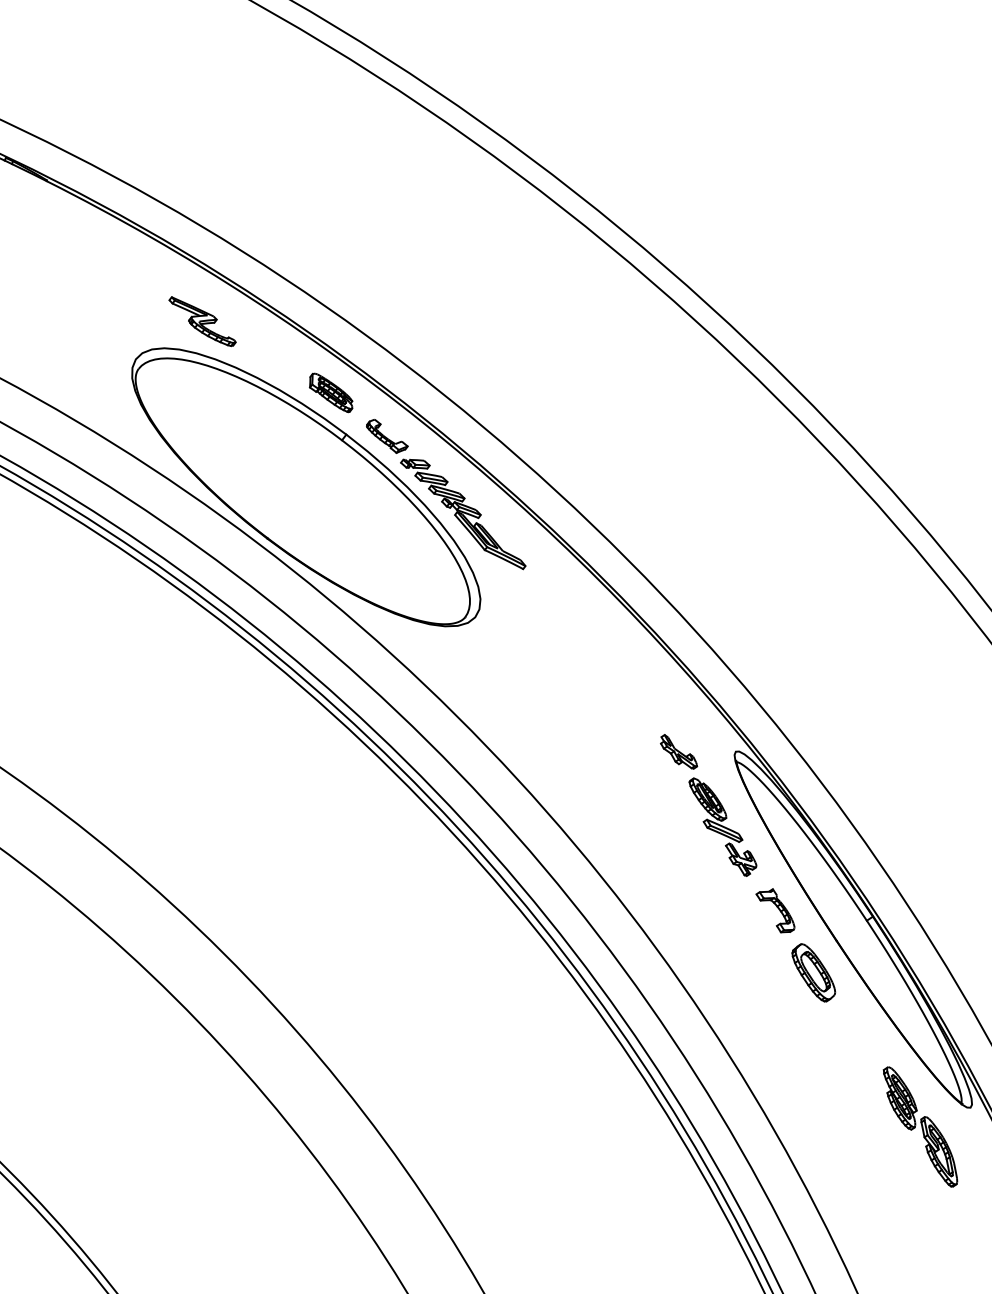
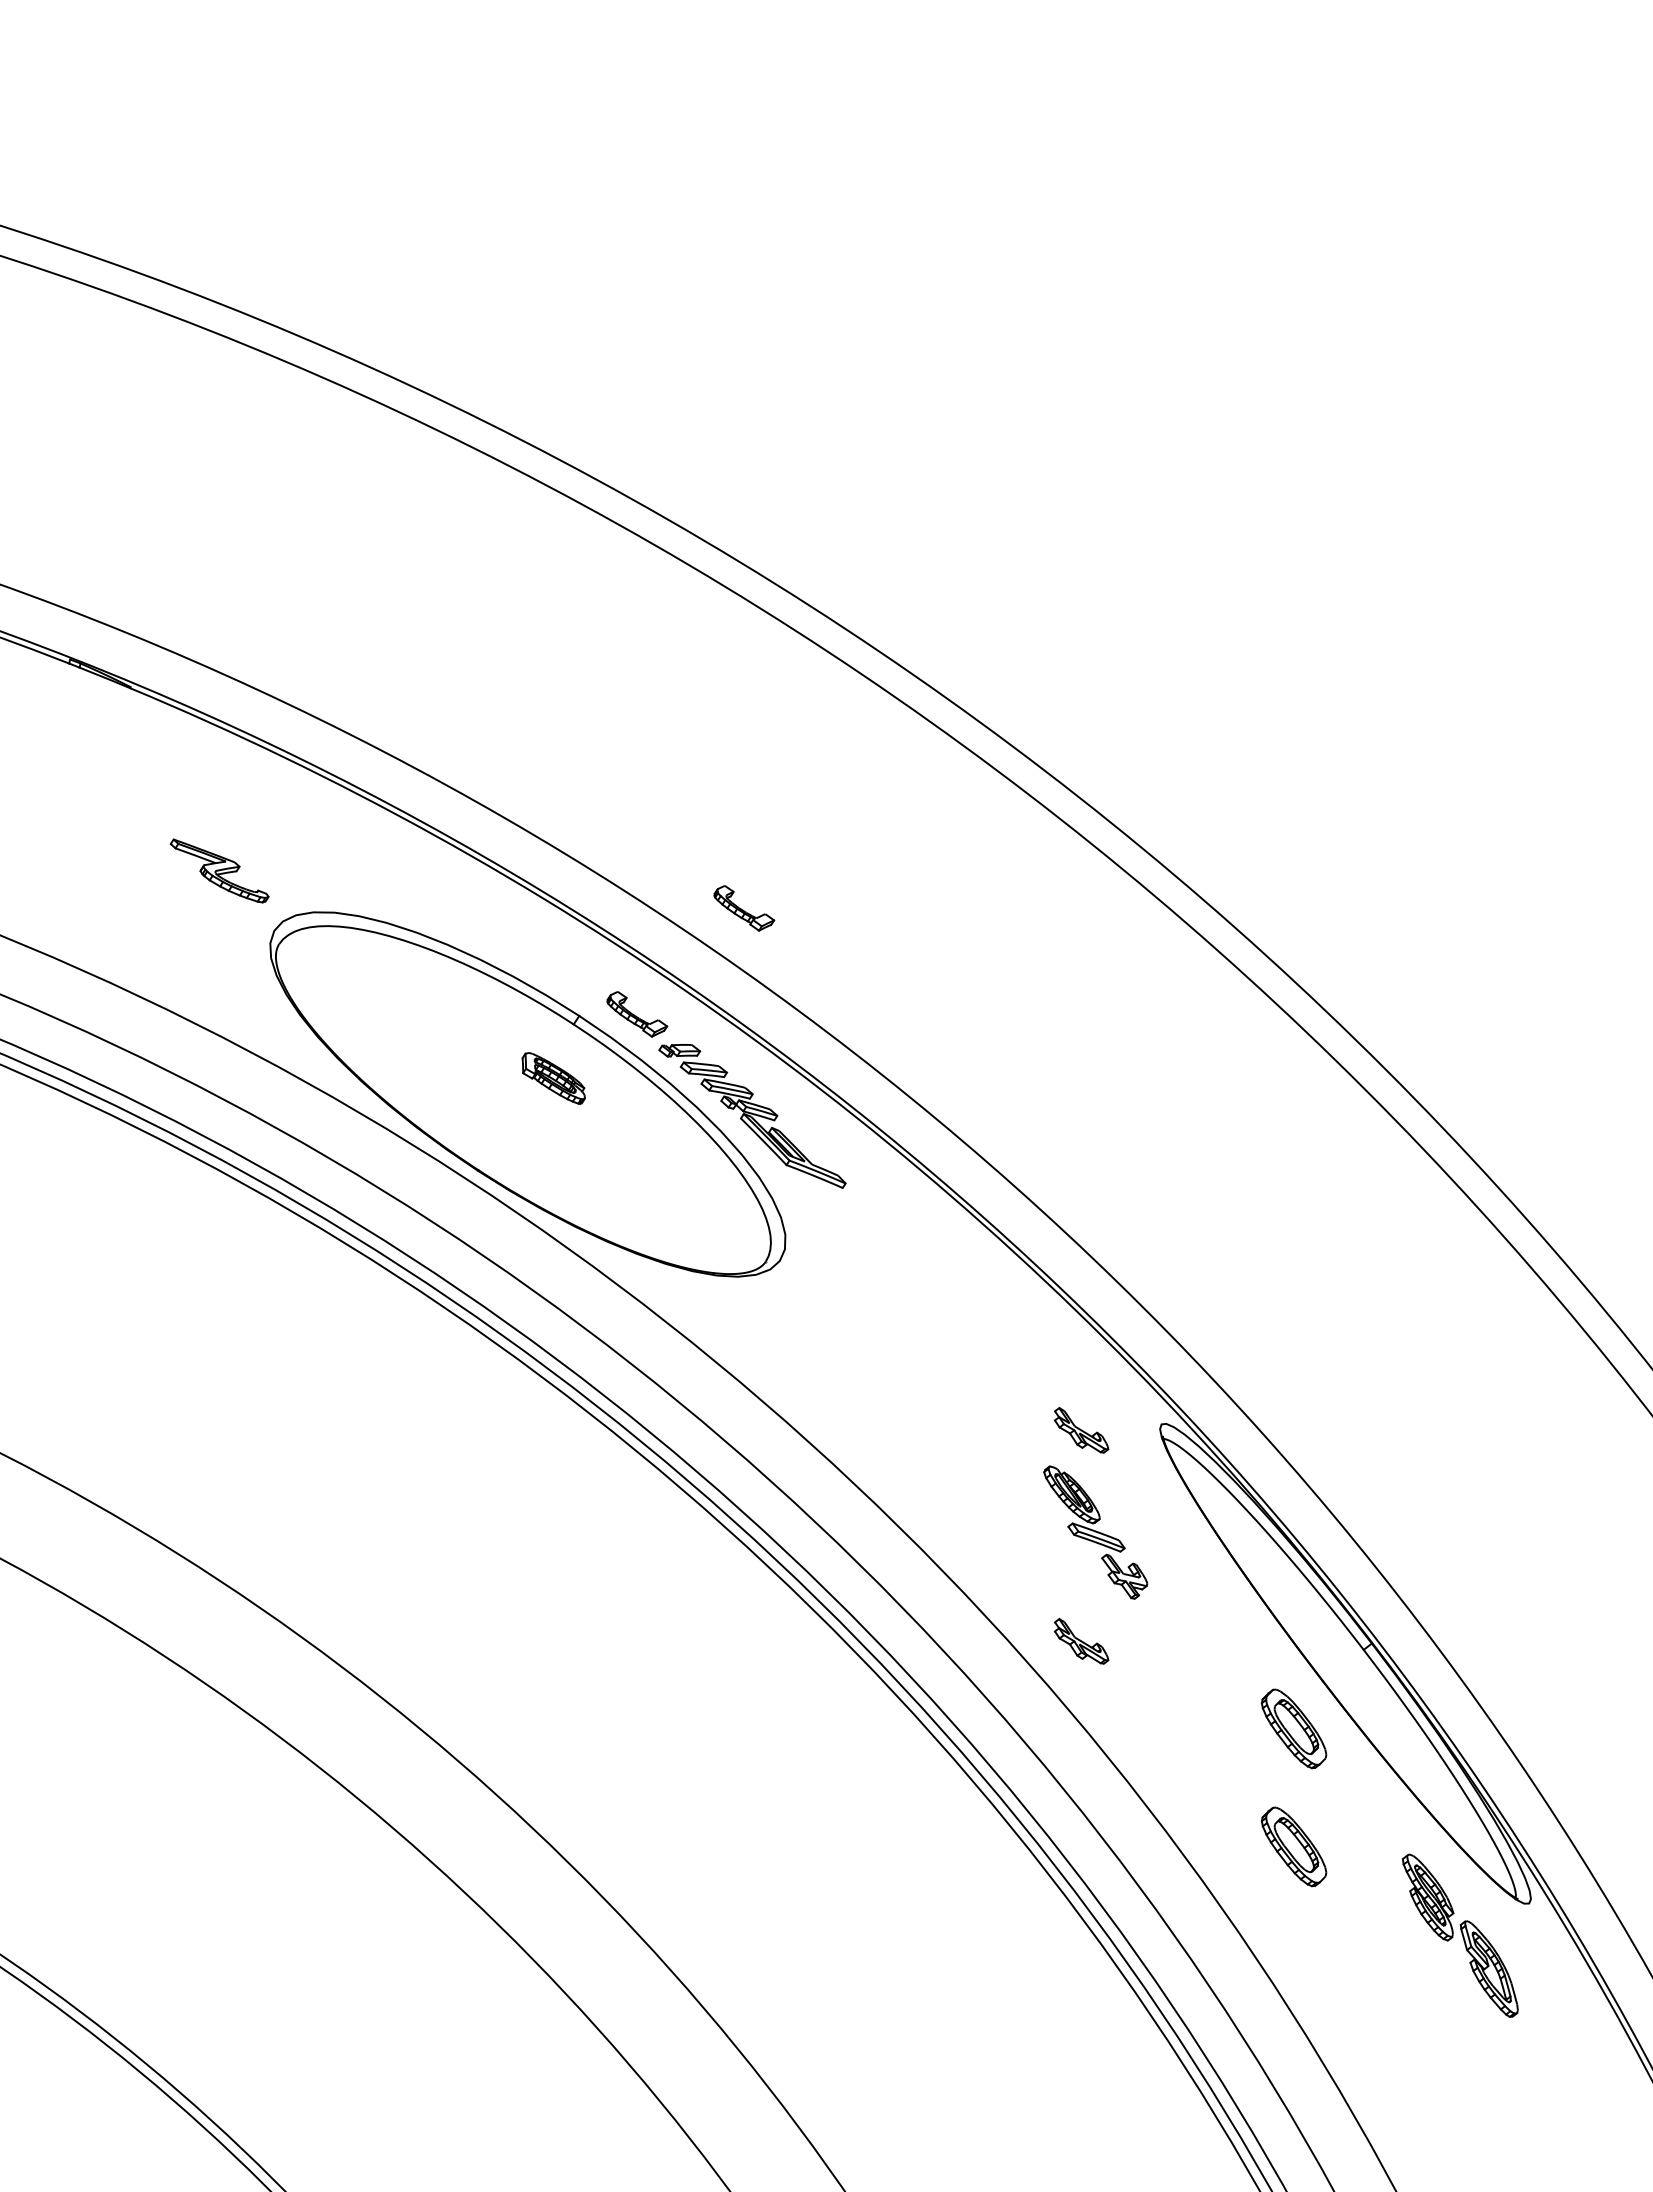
part: (202, 321) -> (219, 870), moved
part: (468, 367) -> (744, 908), added
part: (331, 392) -> (553, 1078), moved
part: (722, 827) -> (1095, 1532), moved
part: (668, 900) -> (1081, 1641), added
part: (775, 910) -> (1233, 1644), removed
part: (807, 1055) -> (1293, 1846), added

